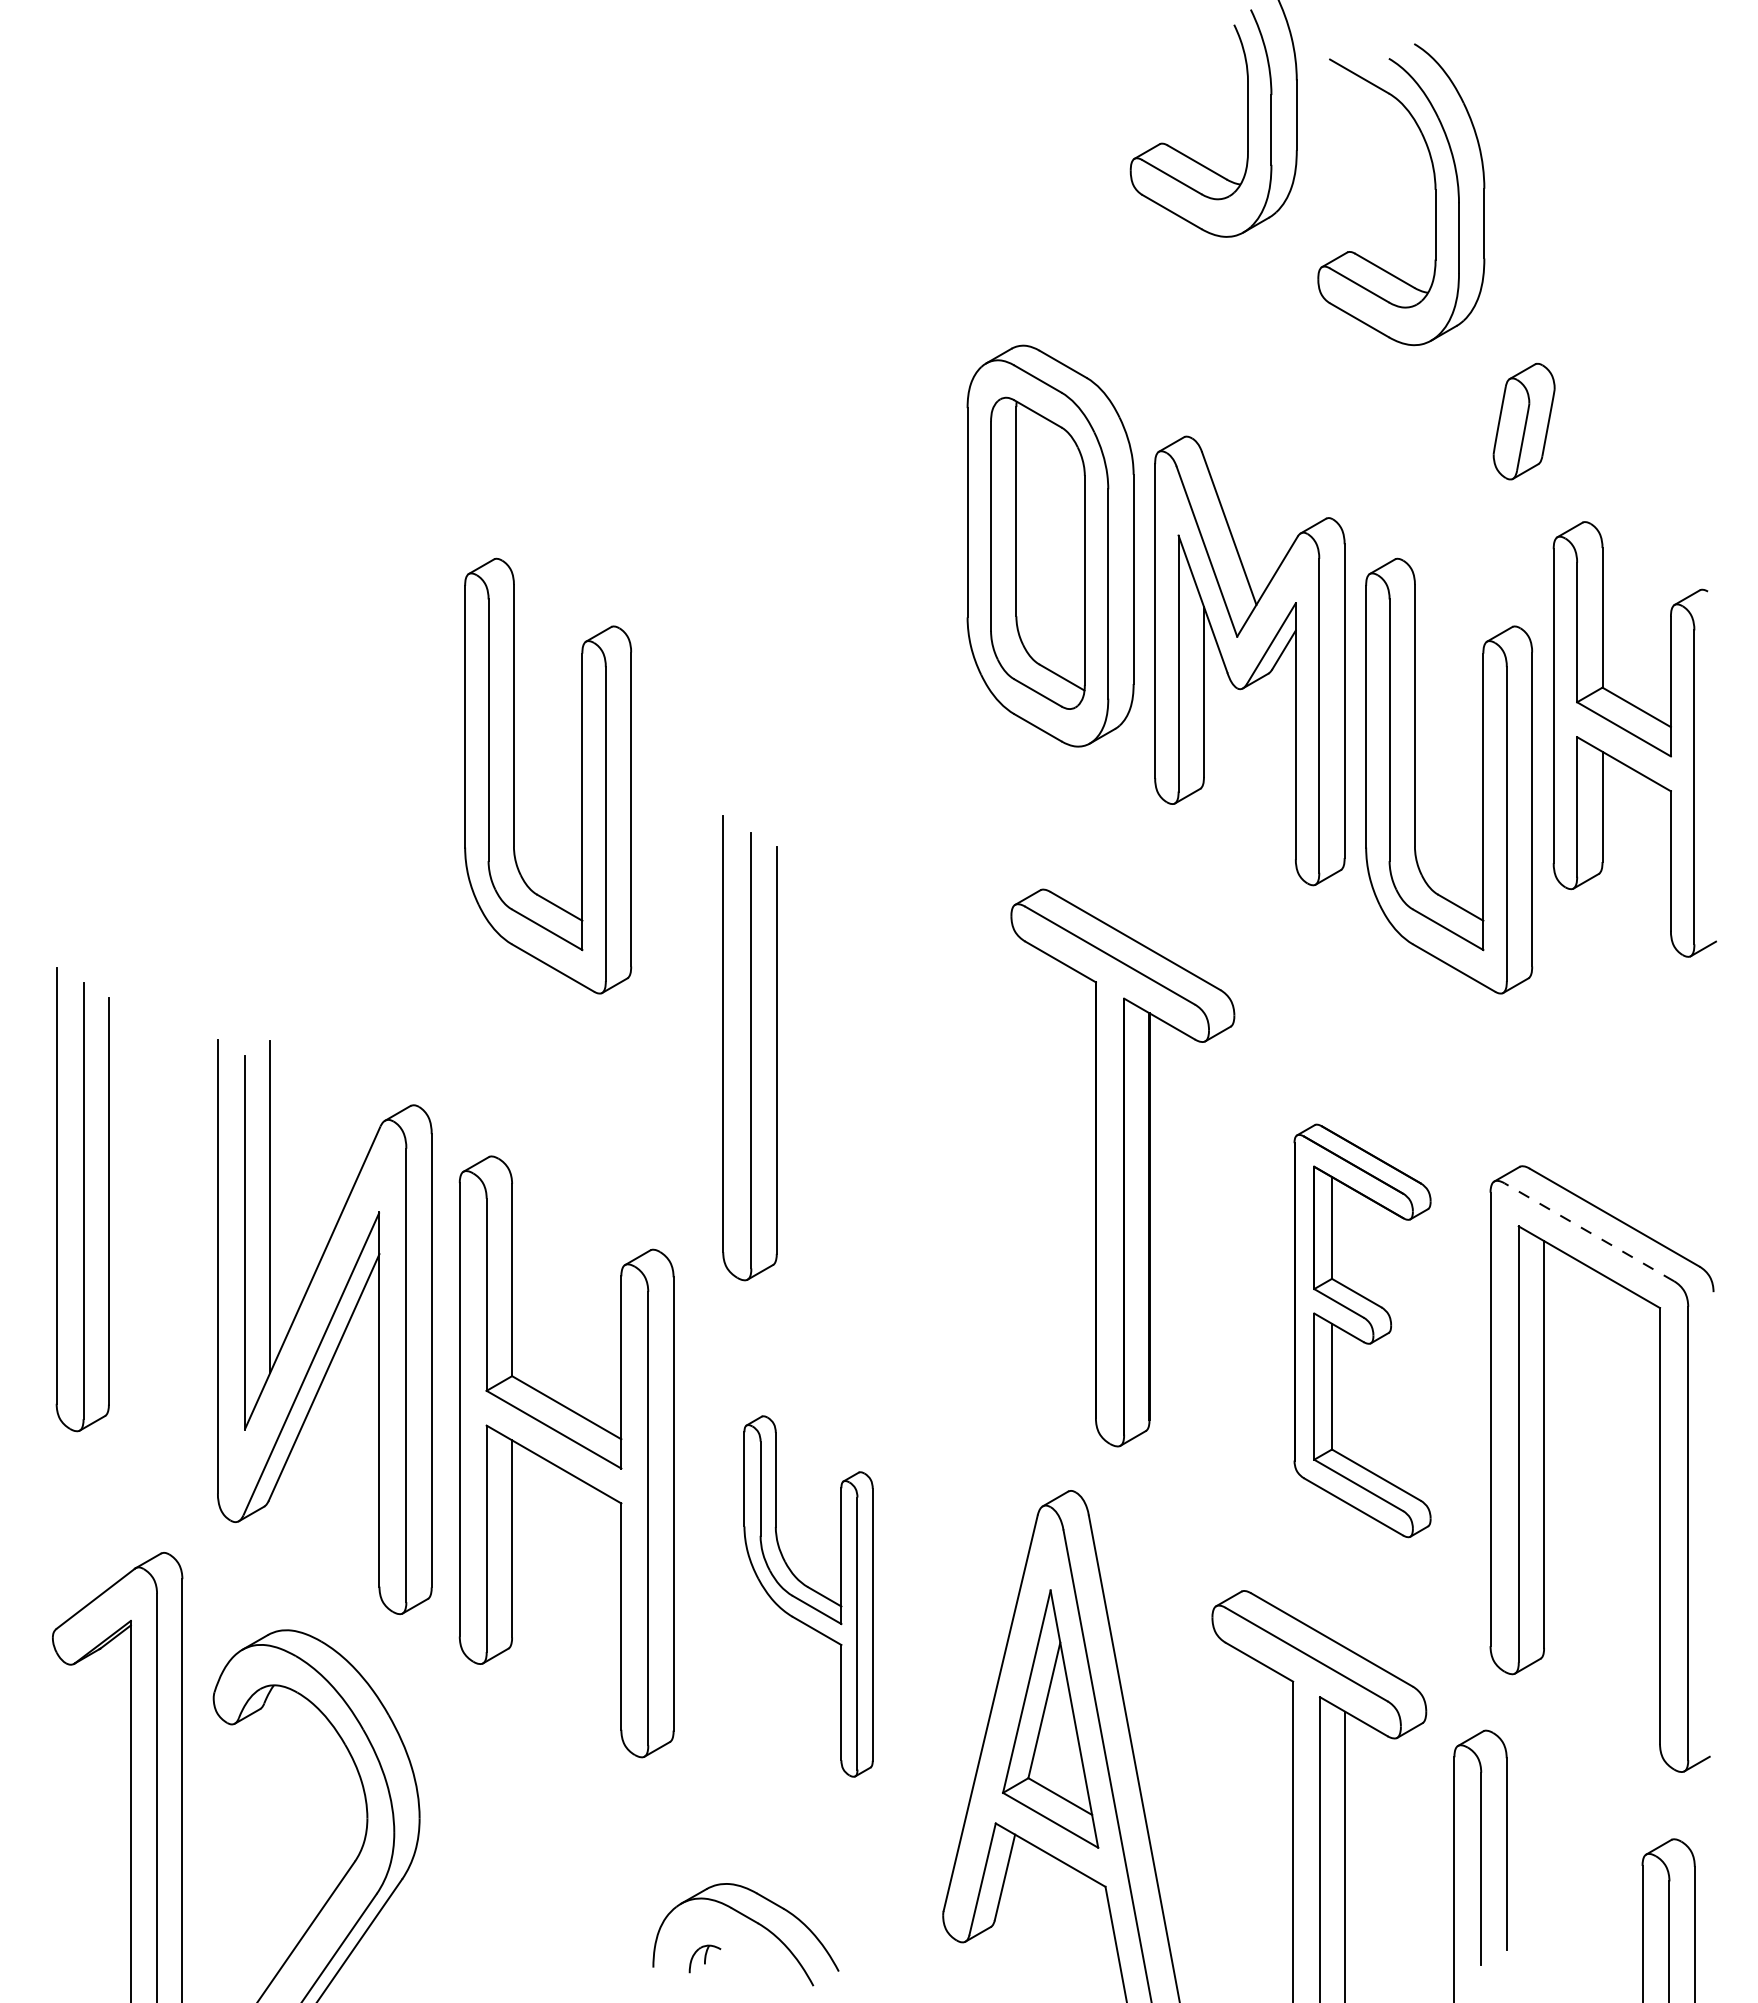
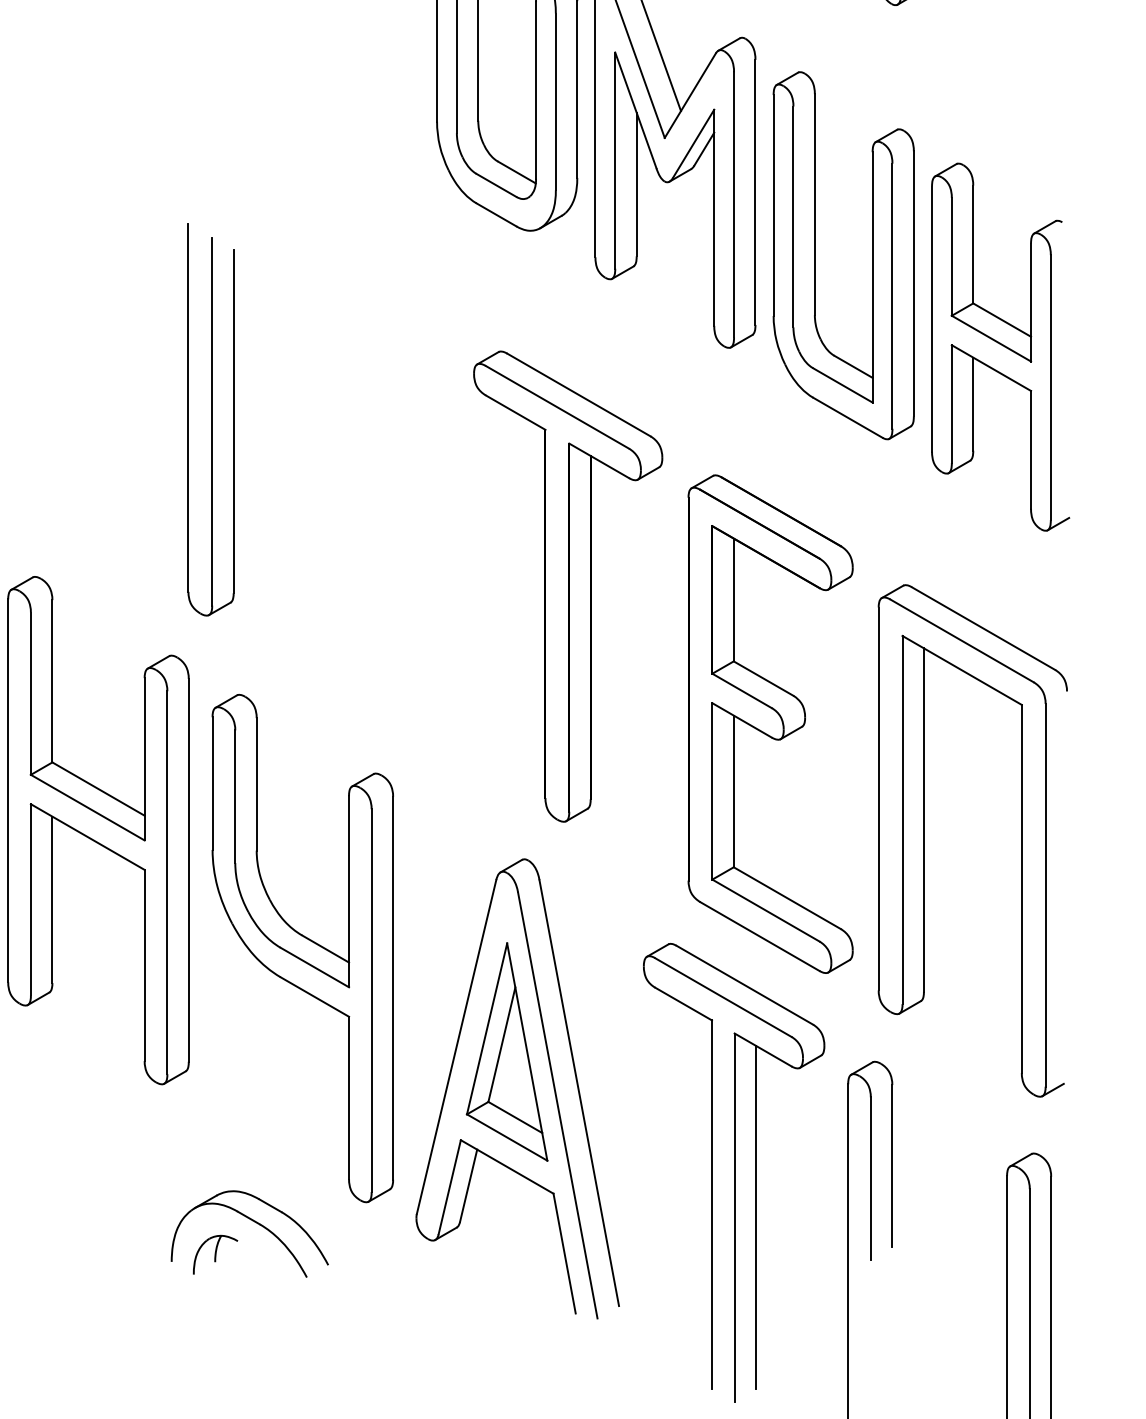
part: (1634, 739) -> (1000, 347), moved
part: (581, 775) -> (111, 255), removed
part: (749, 1048) -> (210, 419), moved
line: (1589, 1232) -> (962, 641), dashed -> solid
part: (1362, 1330) -> (770, 723), size x1.43
part: (808, 1596) -> (302, 948), size x1.67
part: (704, 1958) -> (214, 1254), size x1.67

